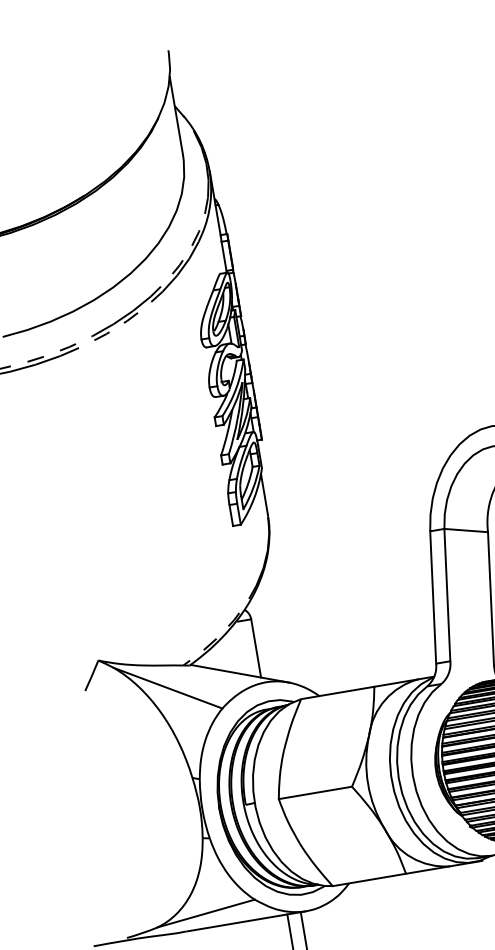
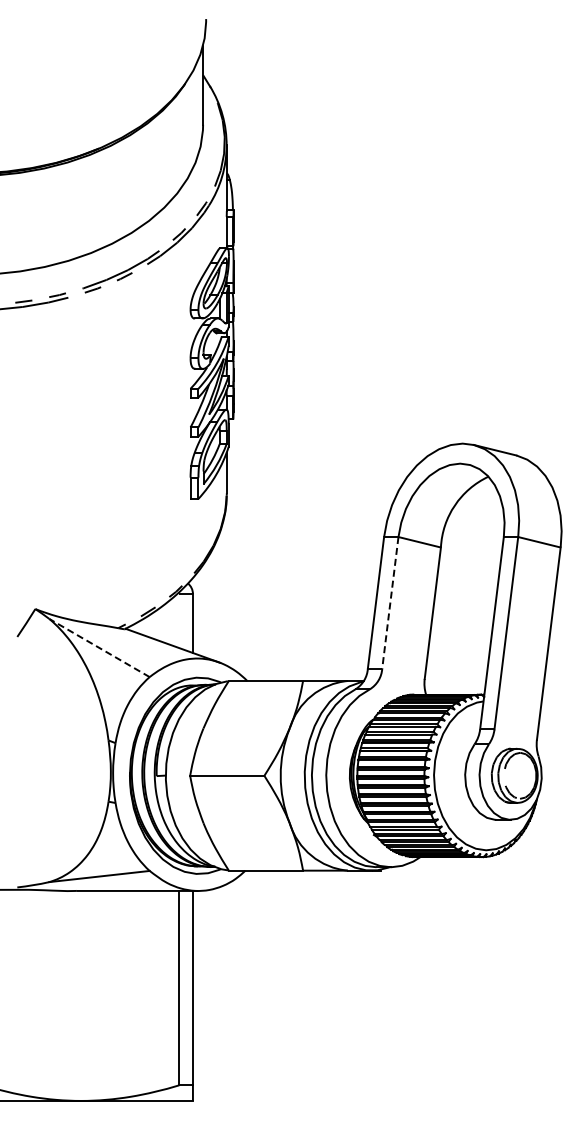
line: (447, 595) -> (390, 603), solid -> dashed
line: (168, 687) -> (99, 647), solid -> dashed

